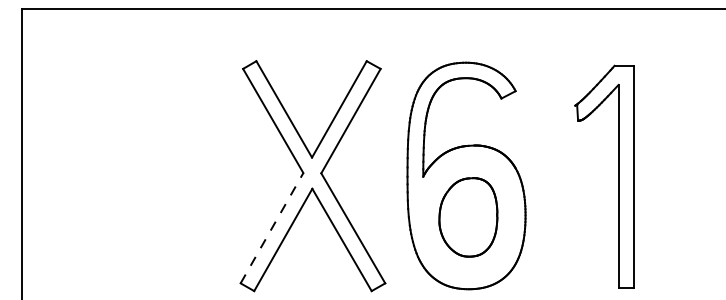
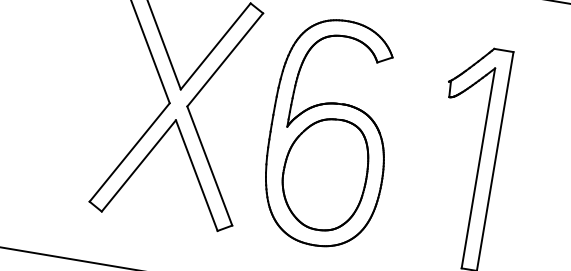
part: (468, 217) -> (325, 174), size x1.43
line: (272, 227) -> (130, 151), dashed -> solid

